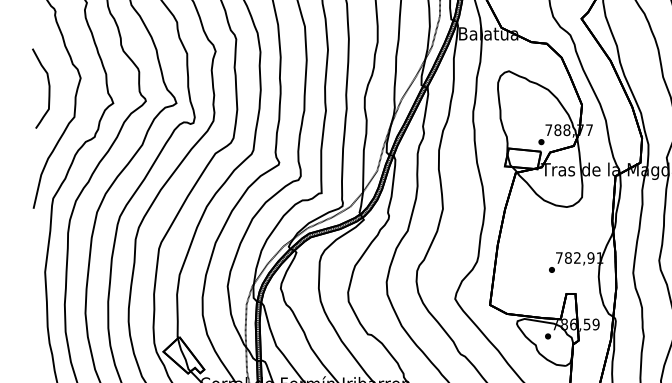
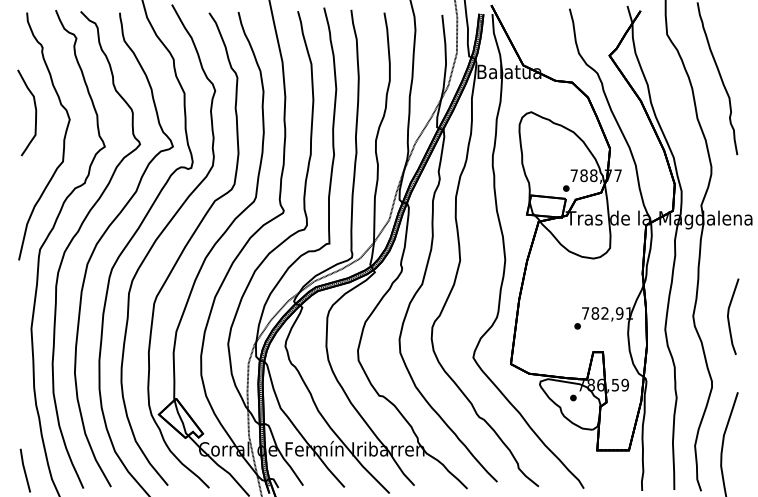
part: (48, 88) -> (35, 112), moved

